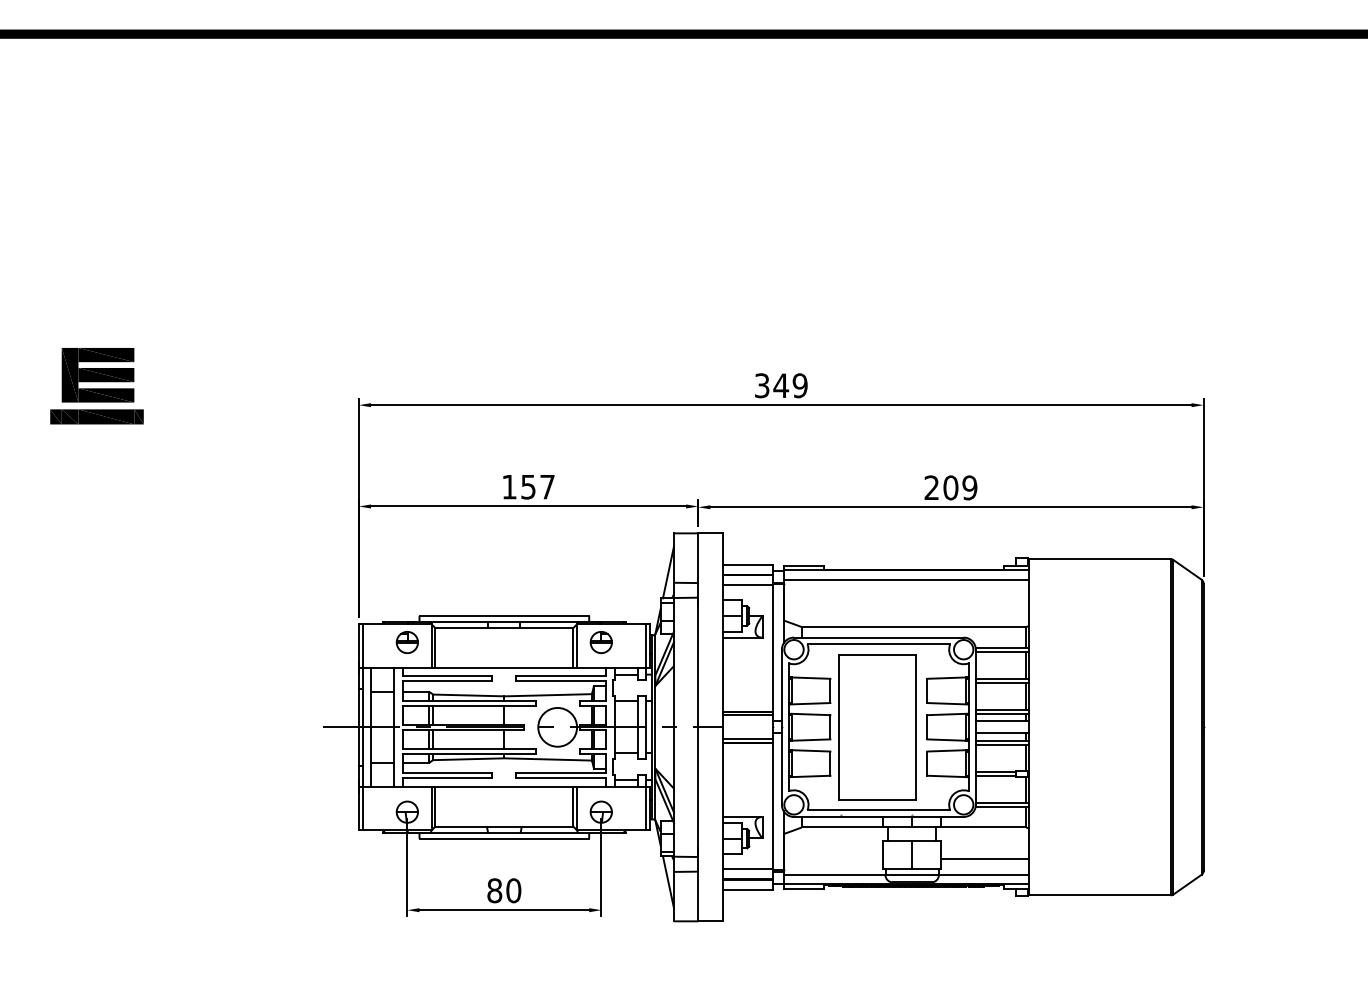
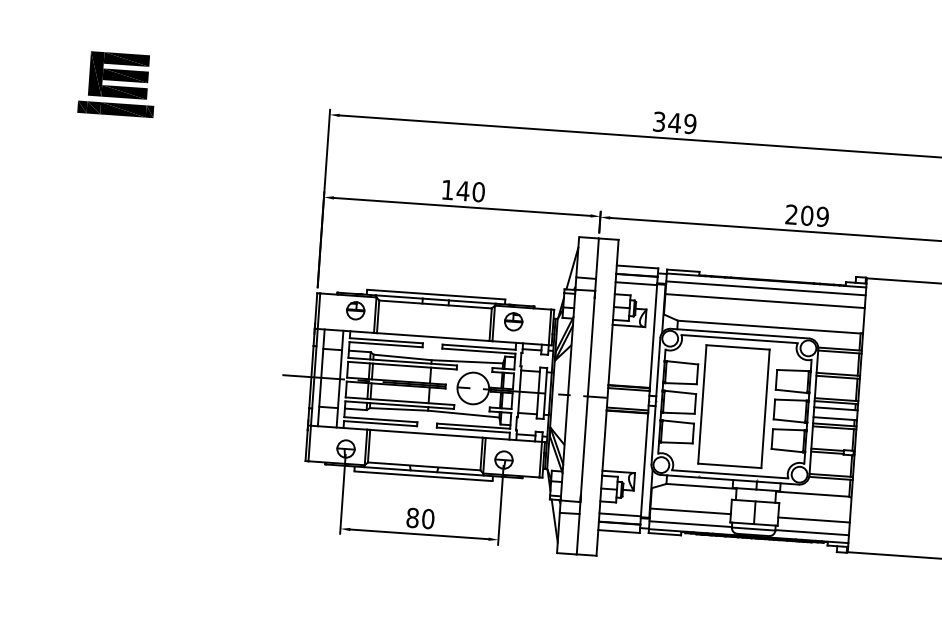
text: (537, 486) -> (470, 191), 157 -> 140
line: (906, 595) -> (764, 300), added
line: (833, 858) -> (690, 511), added

